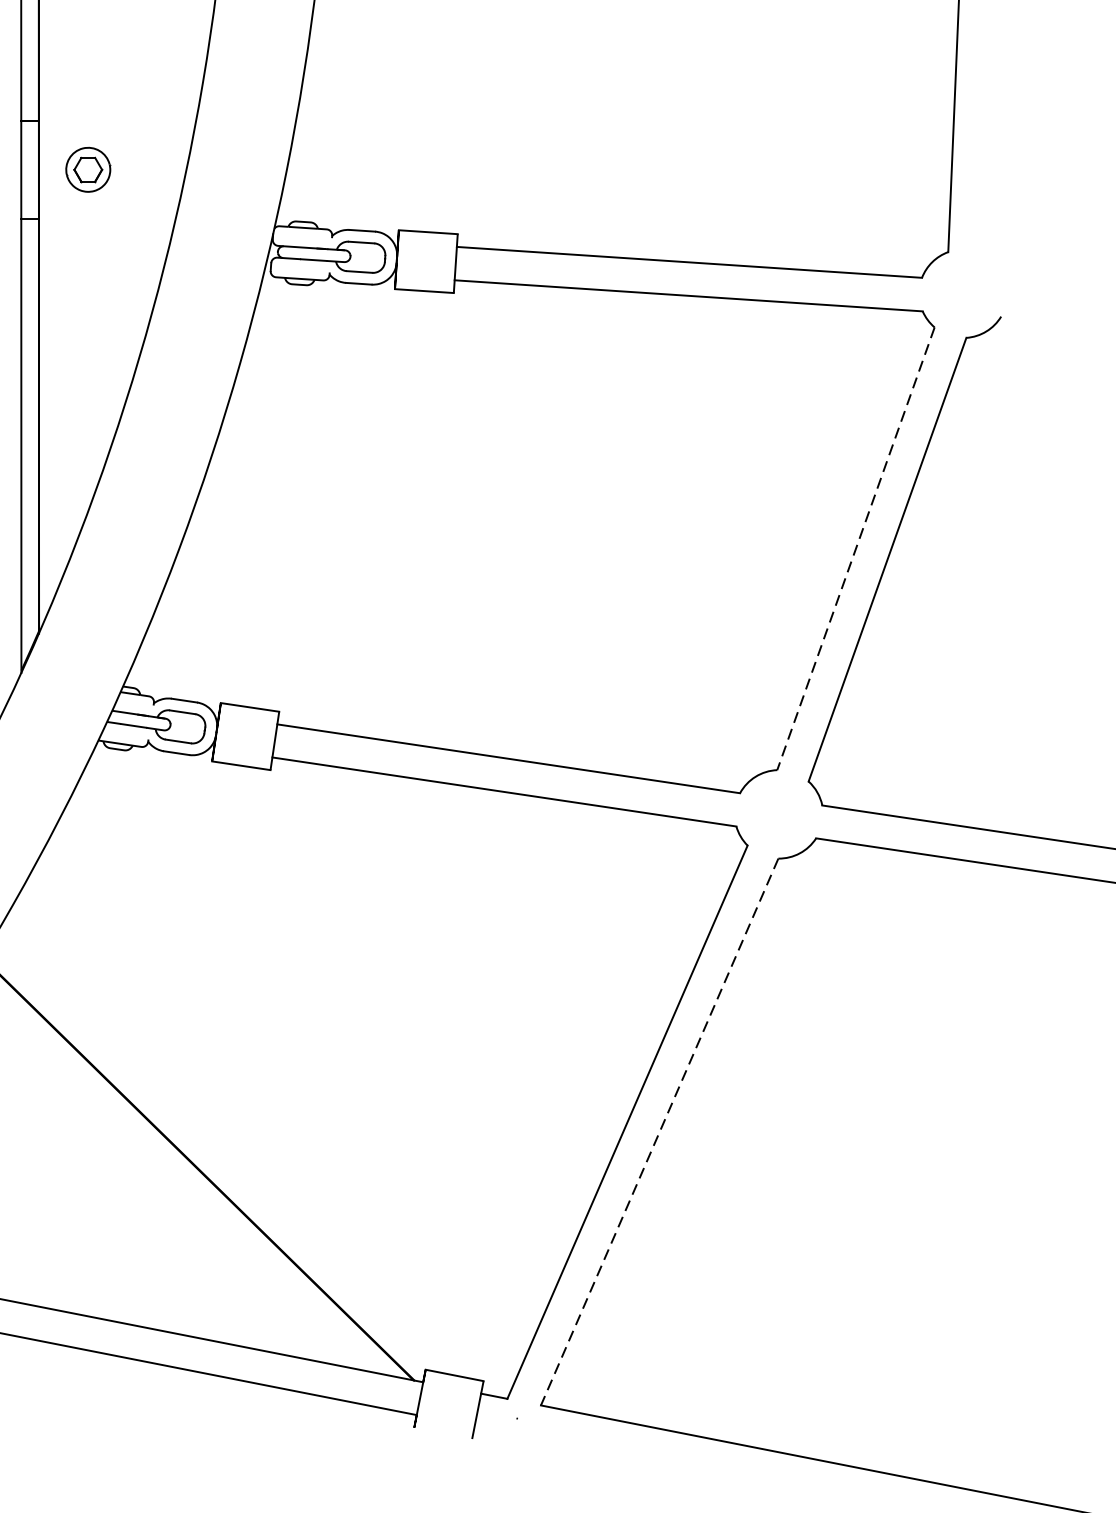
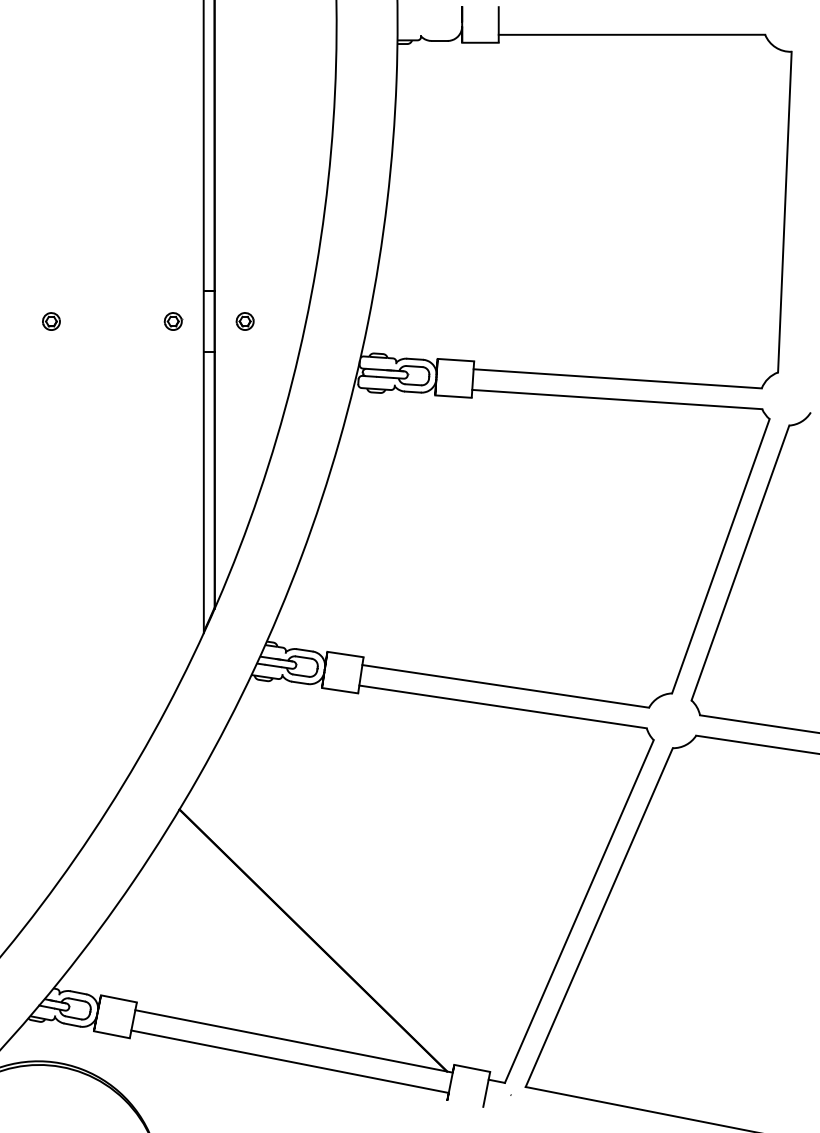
part: (87, 169) -> (244, 321), size x0.62
line: (855, 549) -> (720, 556), dashed -> solid
line: (660, 1131) -> (599, 917), dashed -> solid

